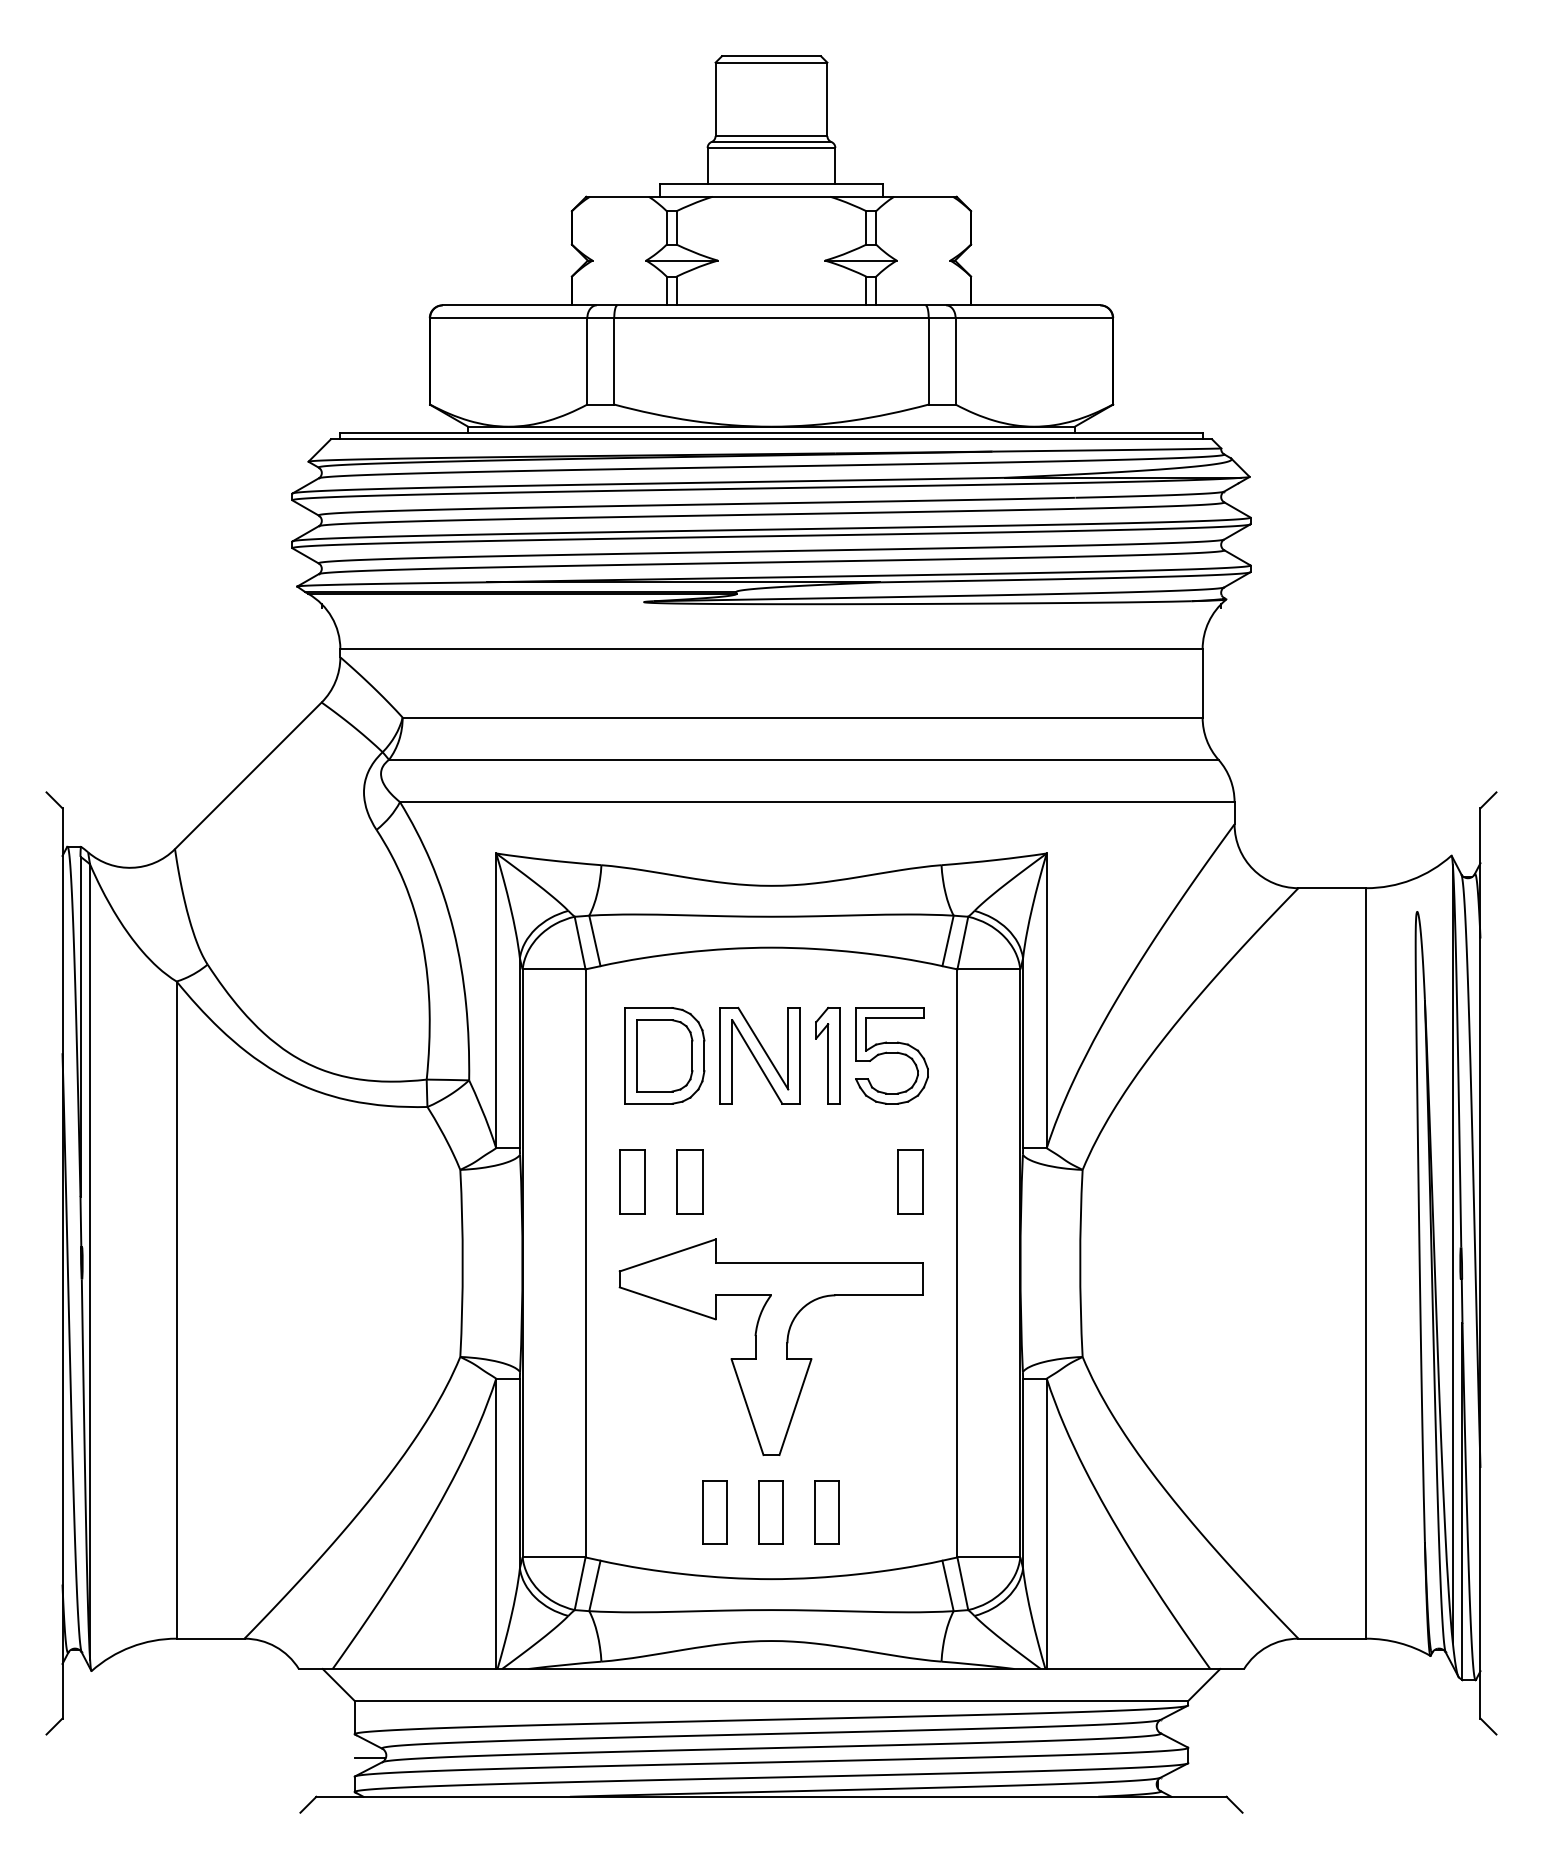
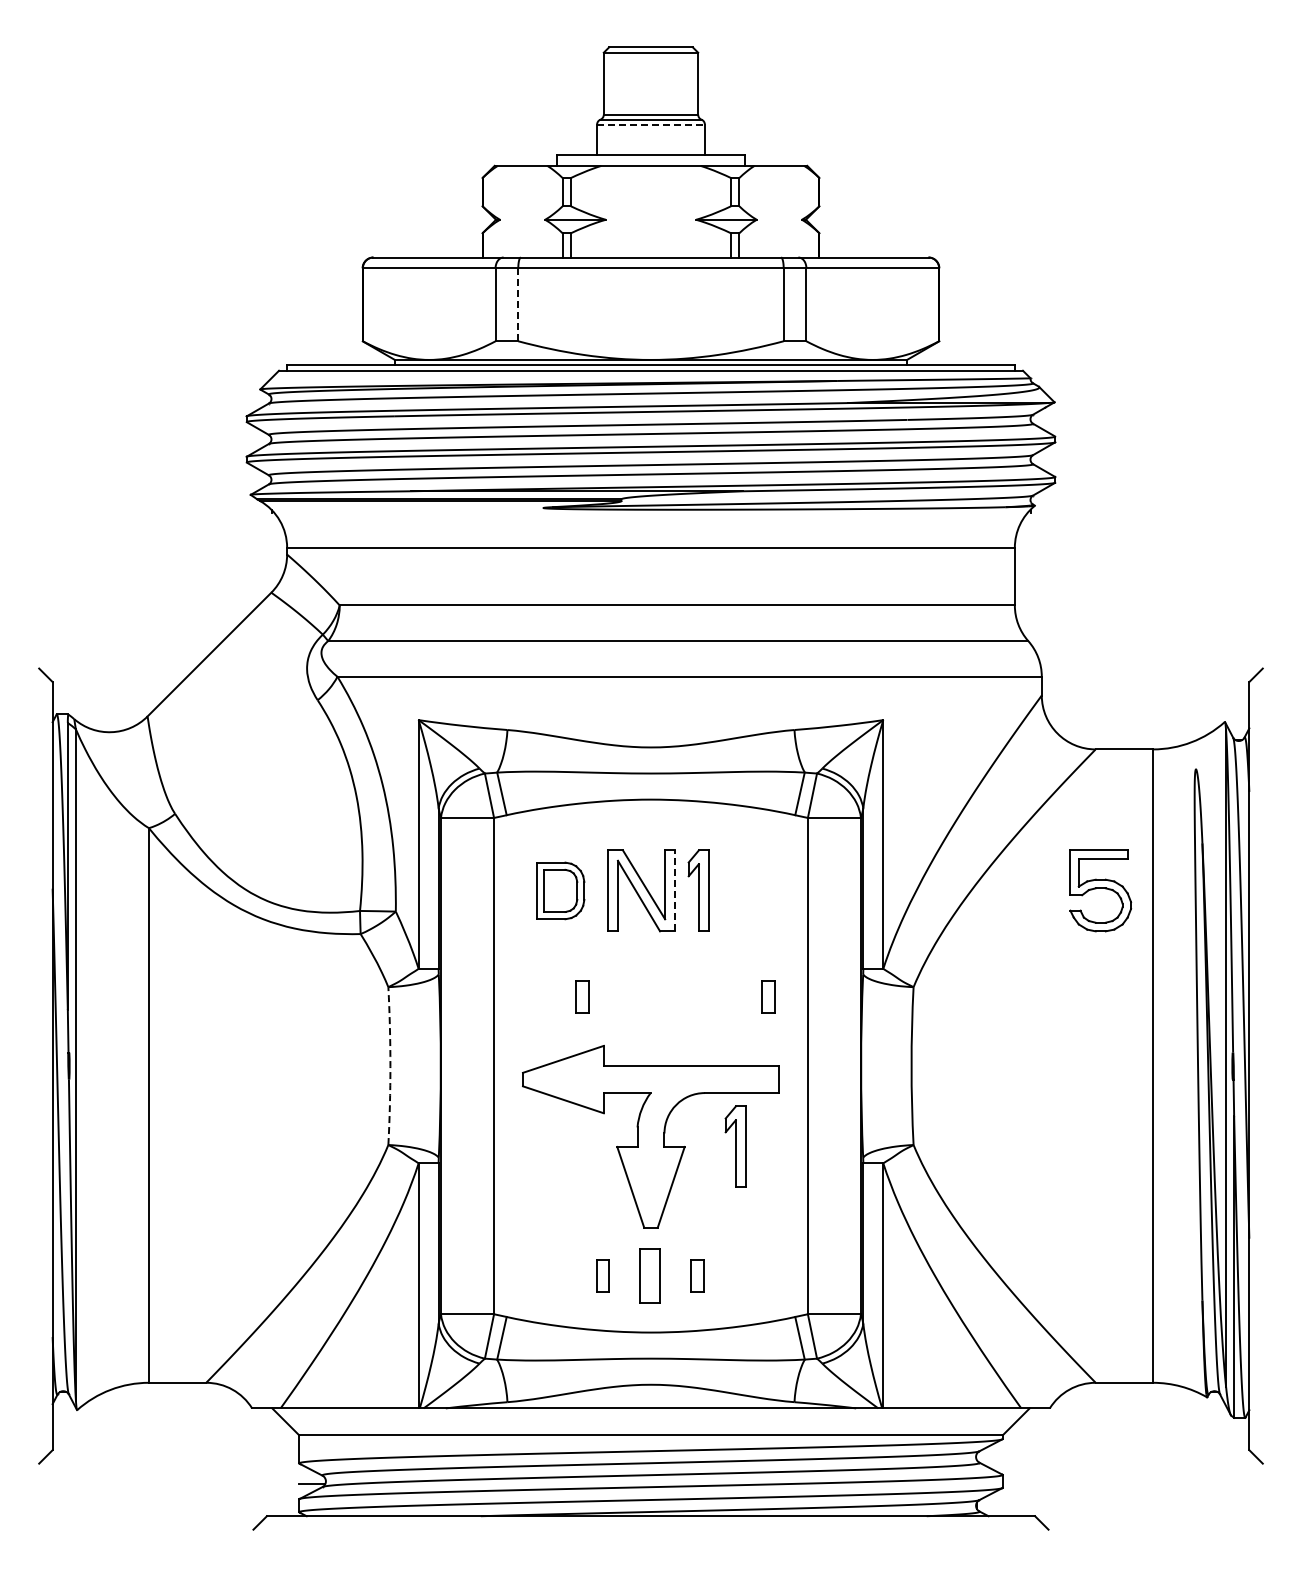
line: (772, 147) -> (651, 124), solid -> dashed
line: (614, 361) -> (518, 304), solid -> dashed
part: (664, 1055) -> (560, 890), size x0.7
line: (800, 1055) -> (675, 890), solid -> dashed
part: (891, 1055) -> (1100, 890), moved
part: (632, 1180) -> (533, 996), removed
part: (689, 1180) -> (581, 996), size x0.6
part: (909, 1180) -> (767, 996), size x0.6
arc: (462, 1263) -> (390, 1066), solid -> dashed
part: (871, 1358) -> (735, 1146), added
part: (714, 1511) -> (602, 1275), size x0.6
part: (826, 1511) -> (697, 1275), size x0.6

